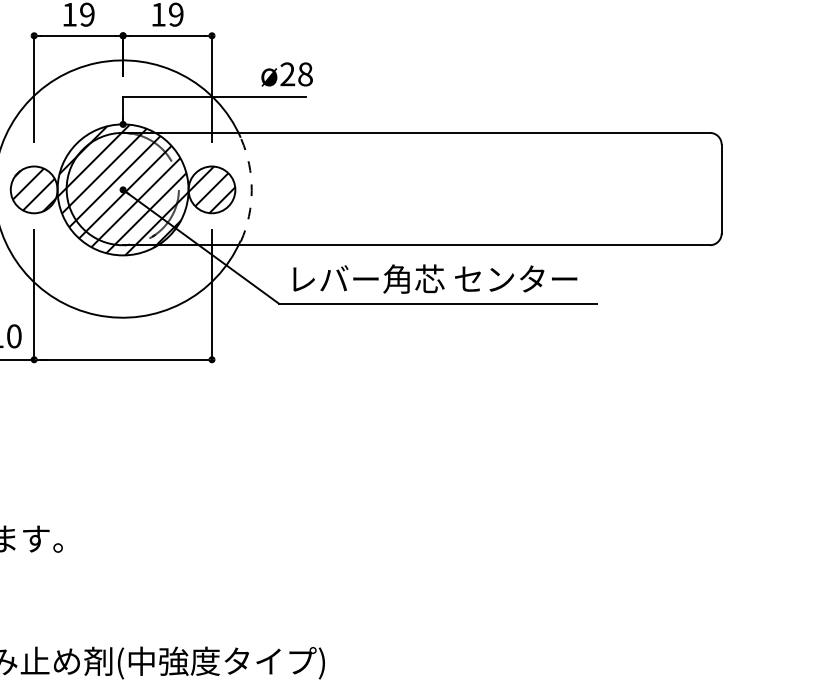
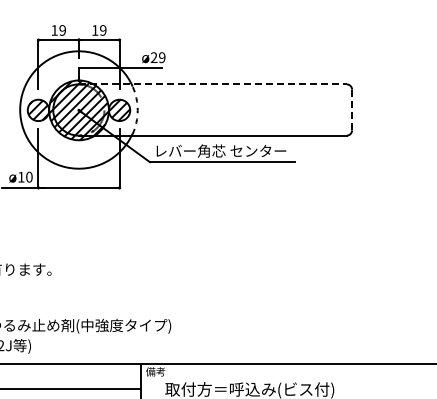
text: (306, 73) -> (162, 57), ø28 -> ø29
line: (415, 133) -> (212, 84), solid -> dashed
line: (722, 190) -> (352, 110), solid -> dashed

